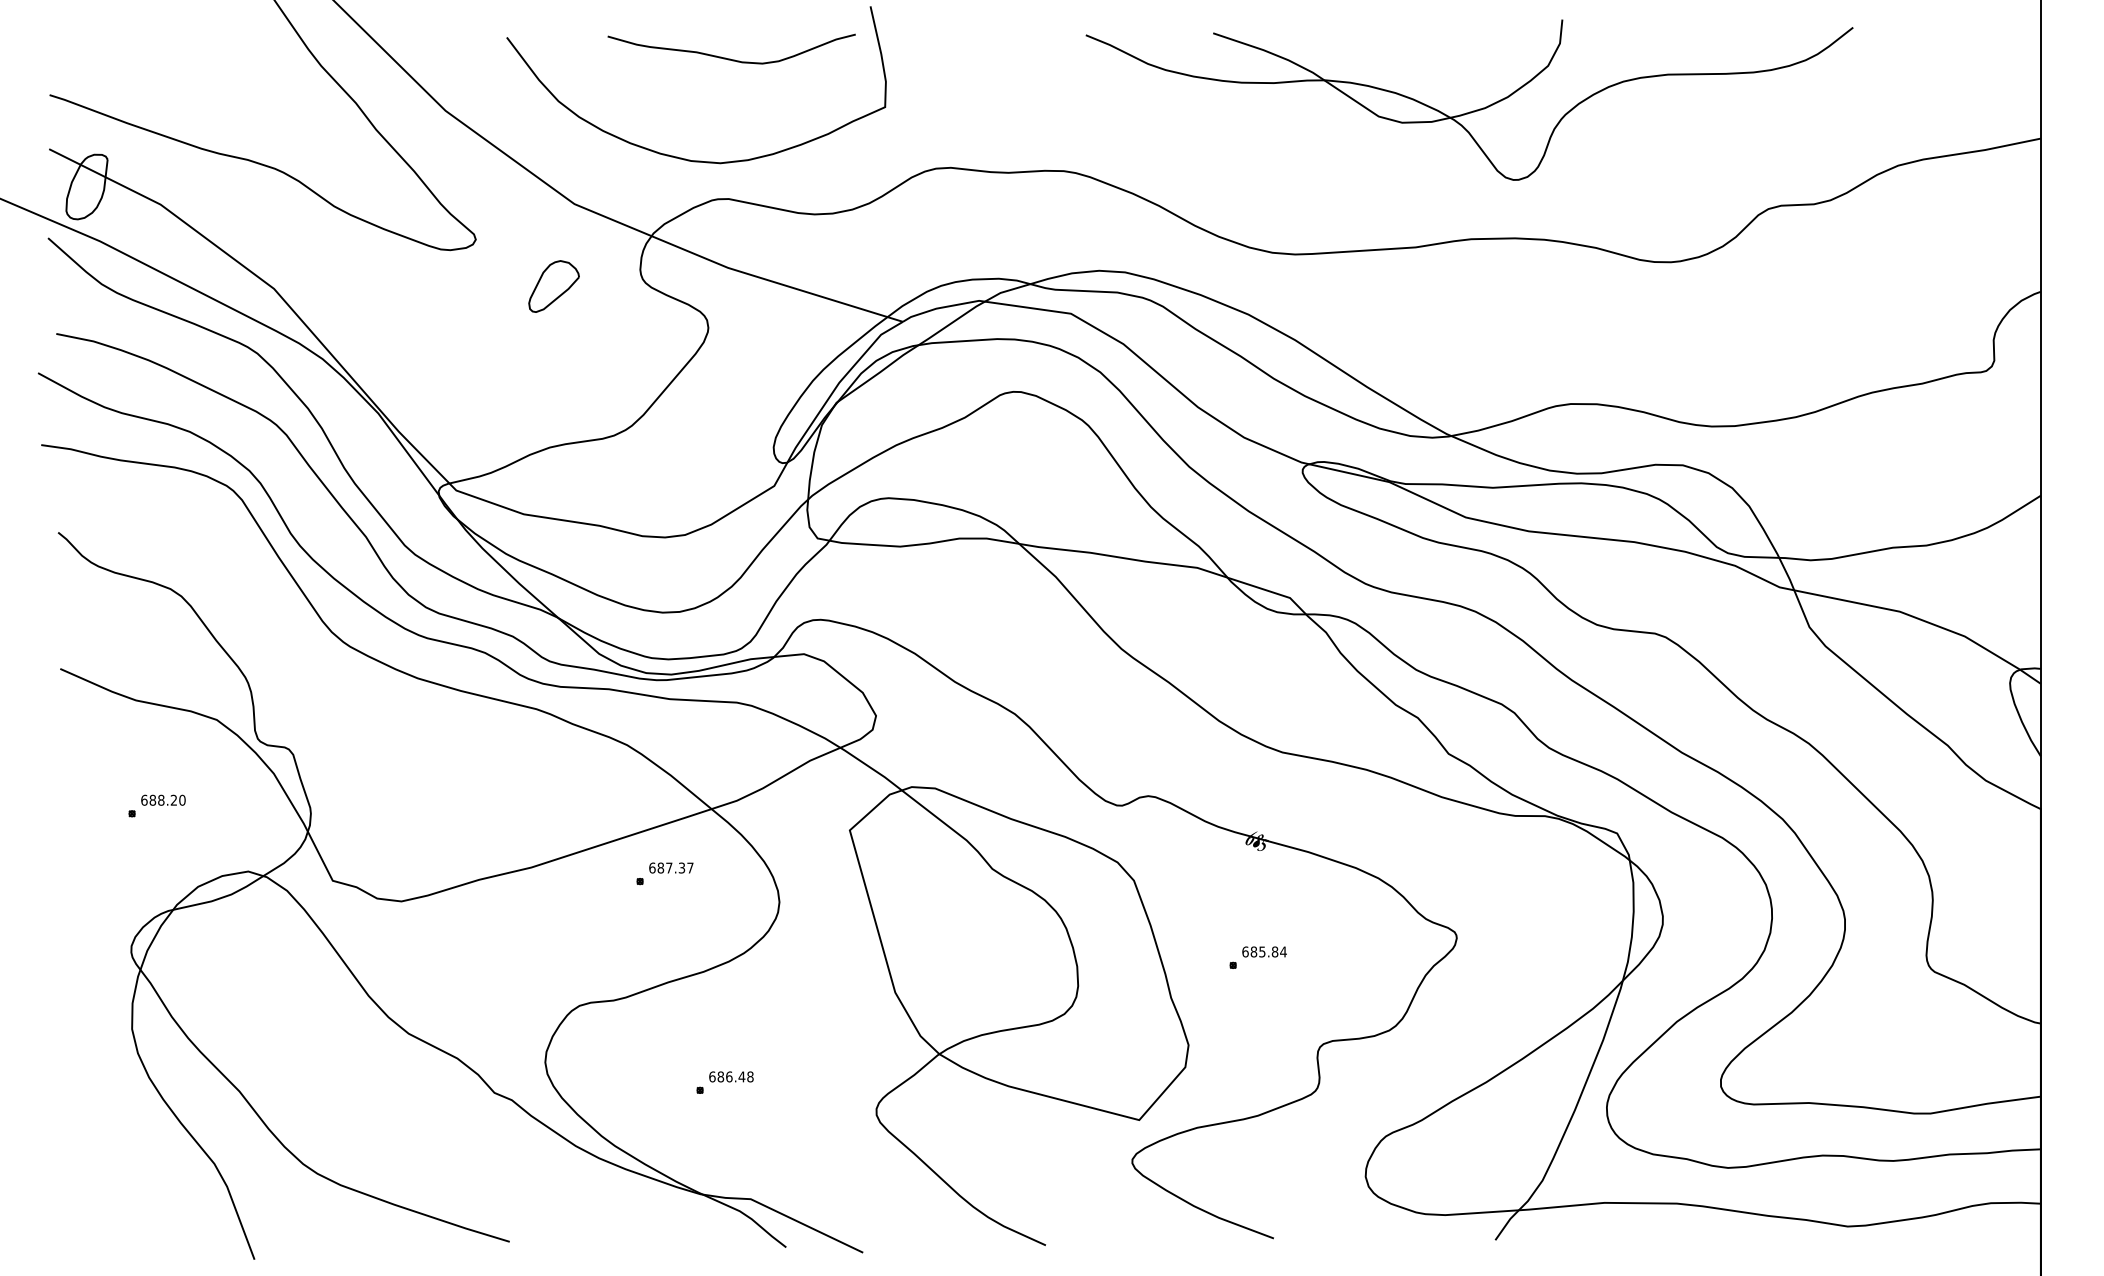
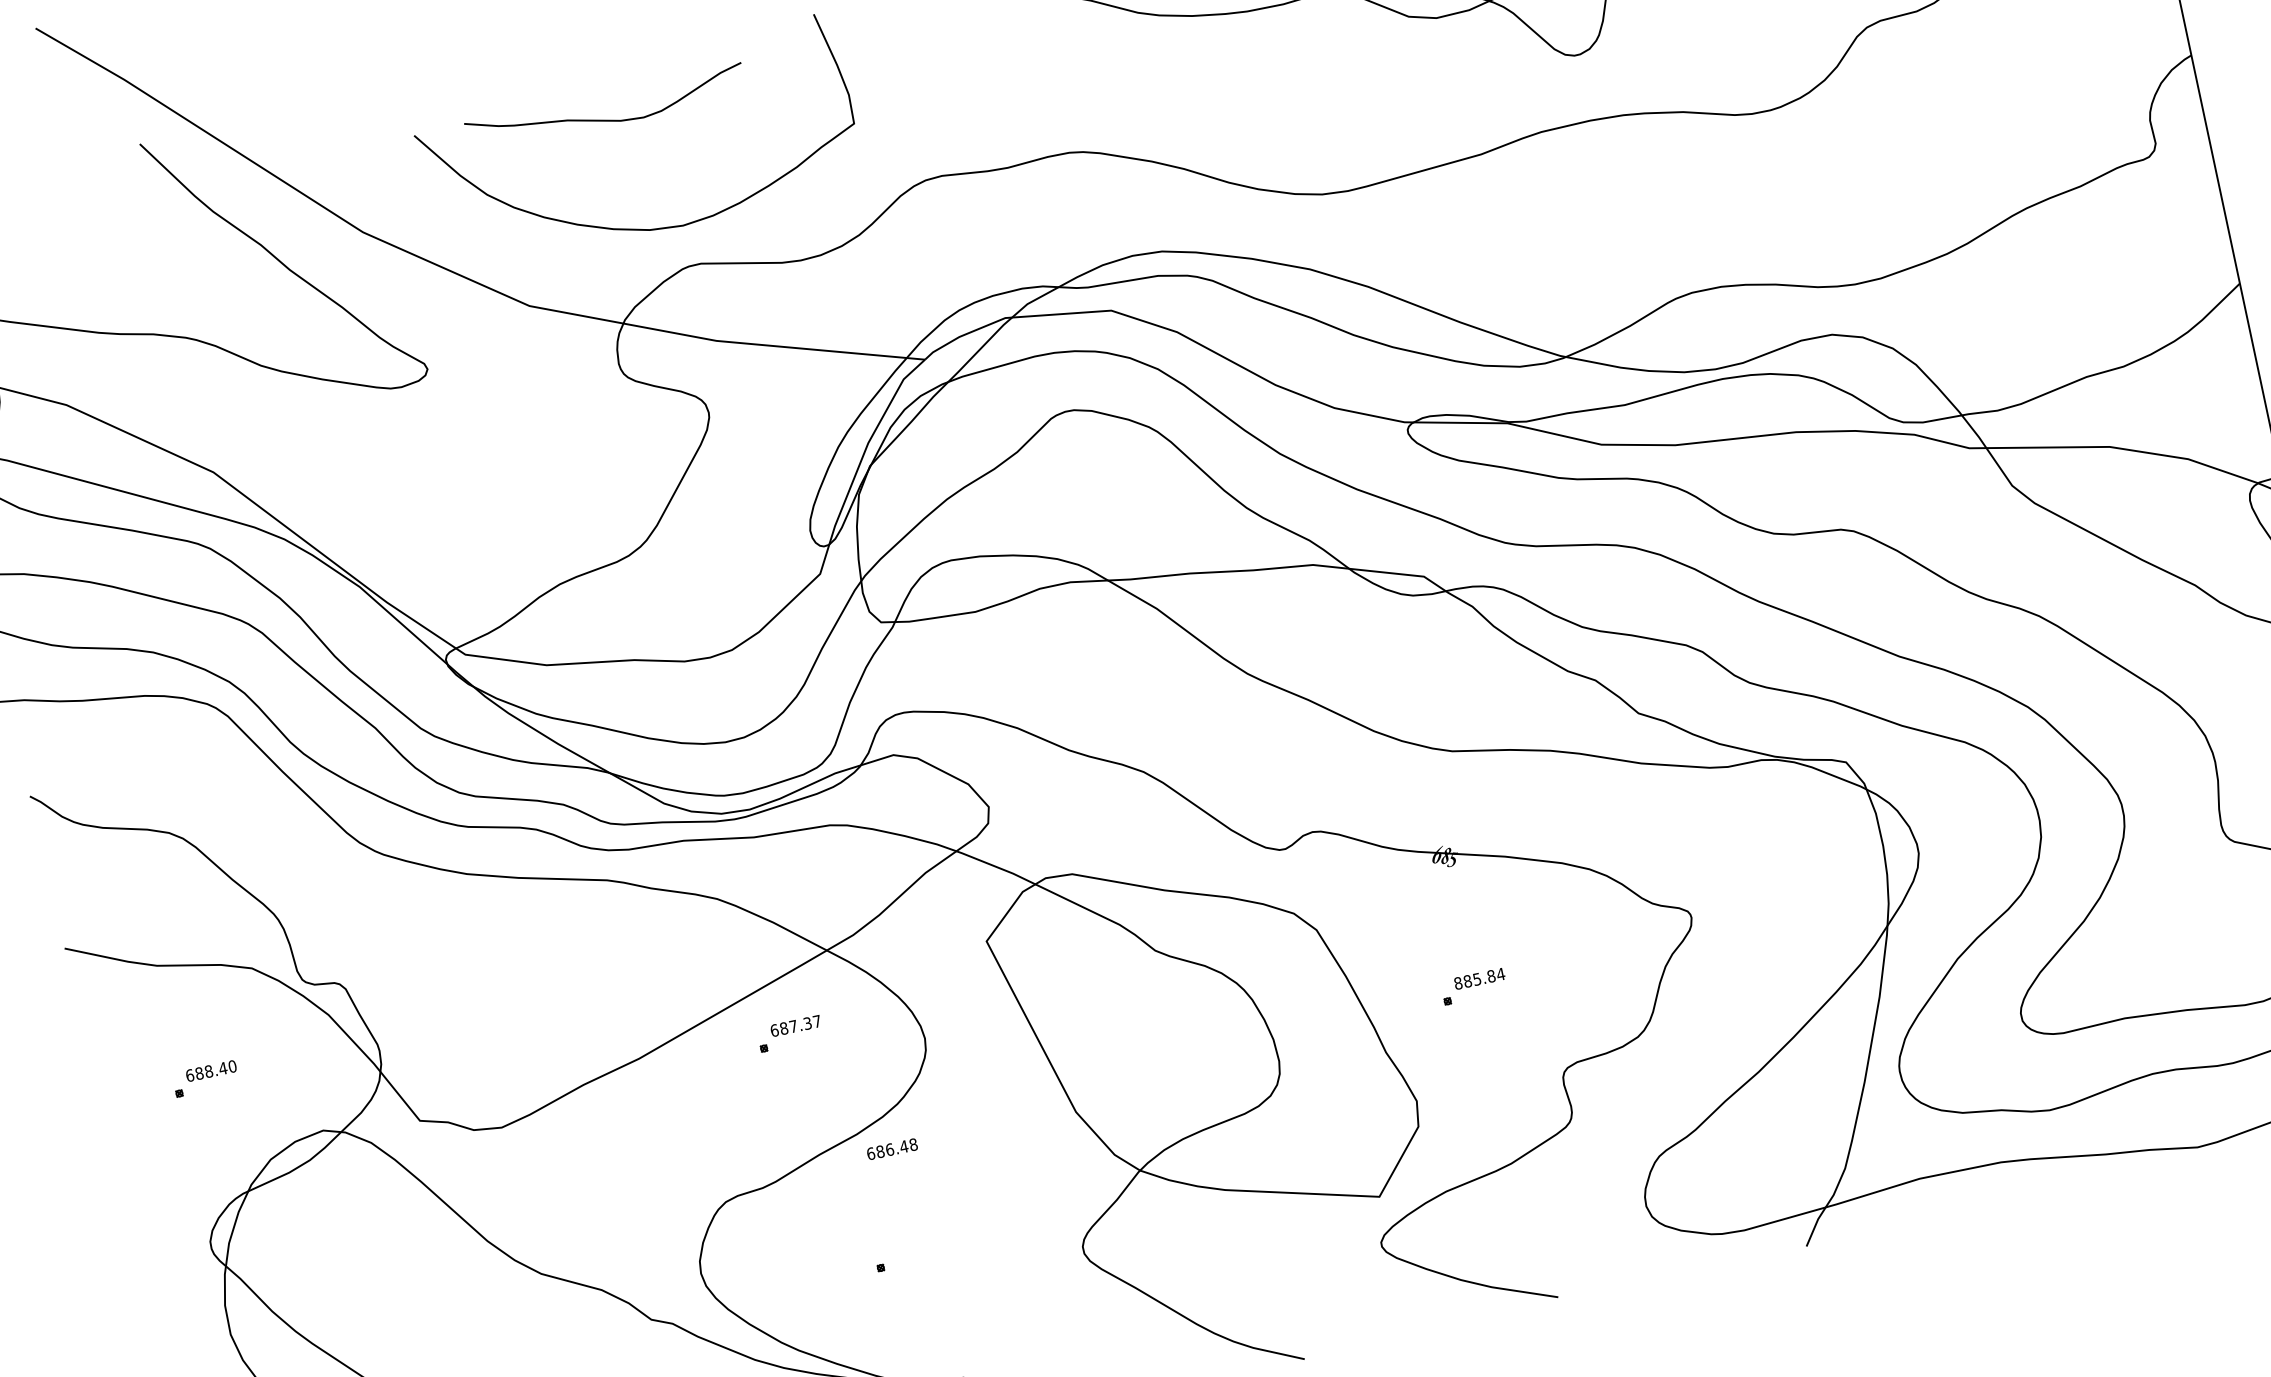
curve: (730, 58) -> (606, 119), moved
part: (553, 286) -> (525, 403), removed
text: (173, 799) -> (222, 1067), 688.20 -> 688.40
text: (1245, 951) -> (1458, 982), 685.84 -> 885.84
text: (731, 1076) -> (892, 1148), moved

